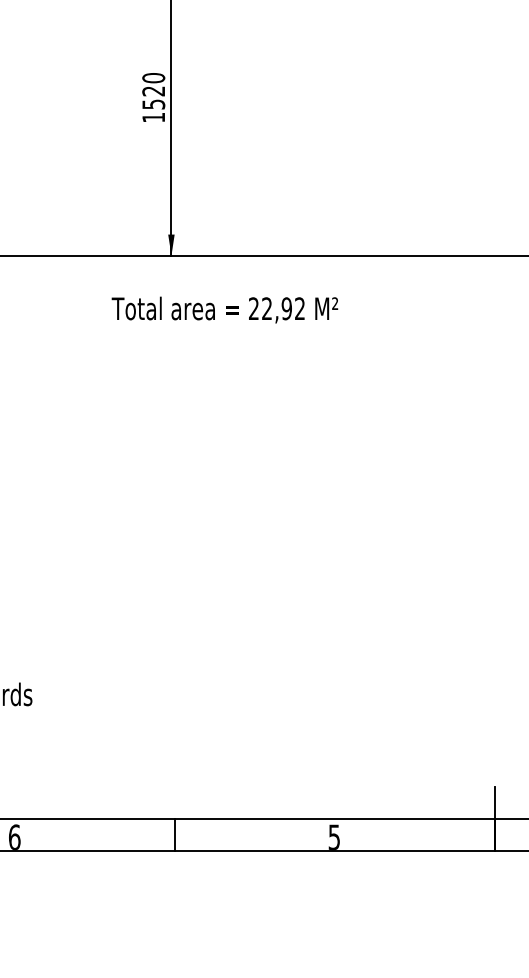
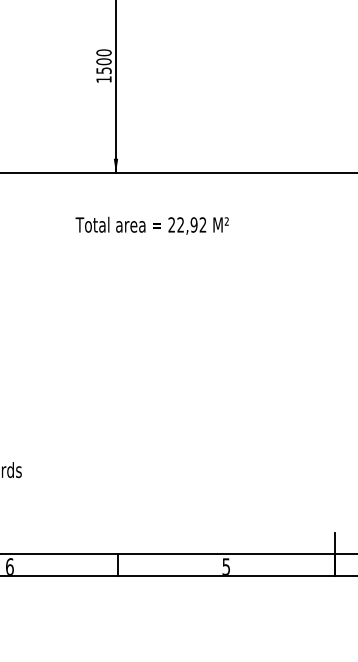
text: (152, 90) -> (103, 61), 1520 -> 1500
text: (223, 309) -> (151, 225), moved

